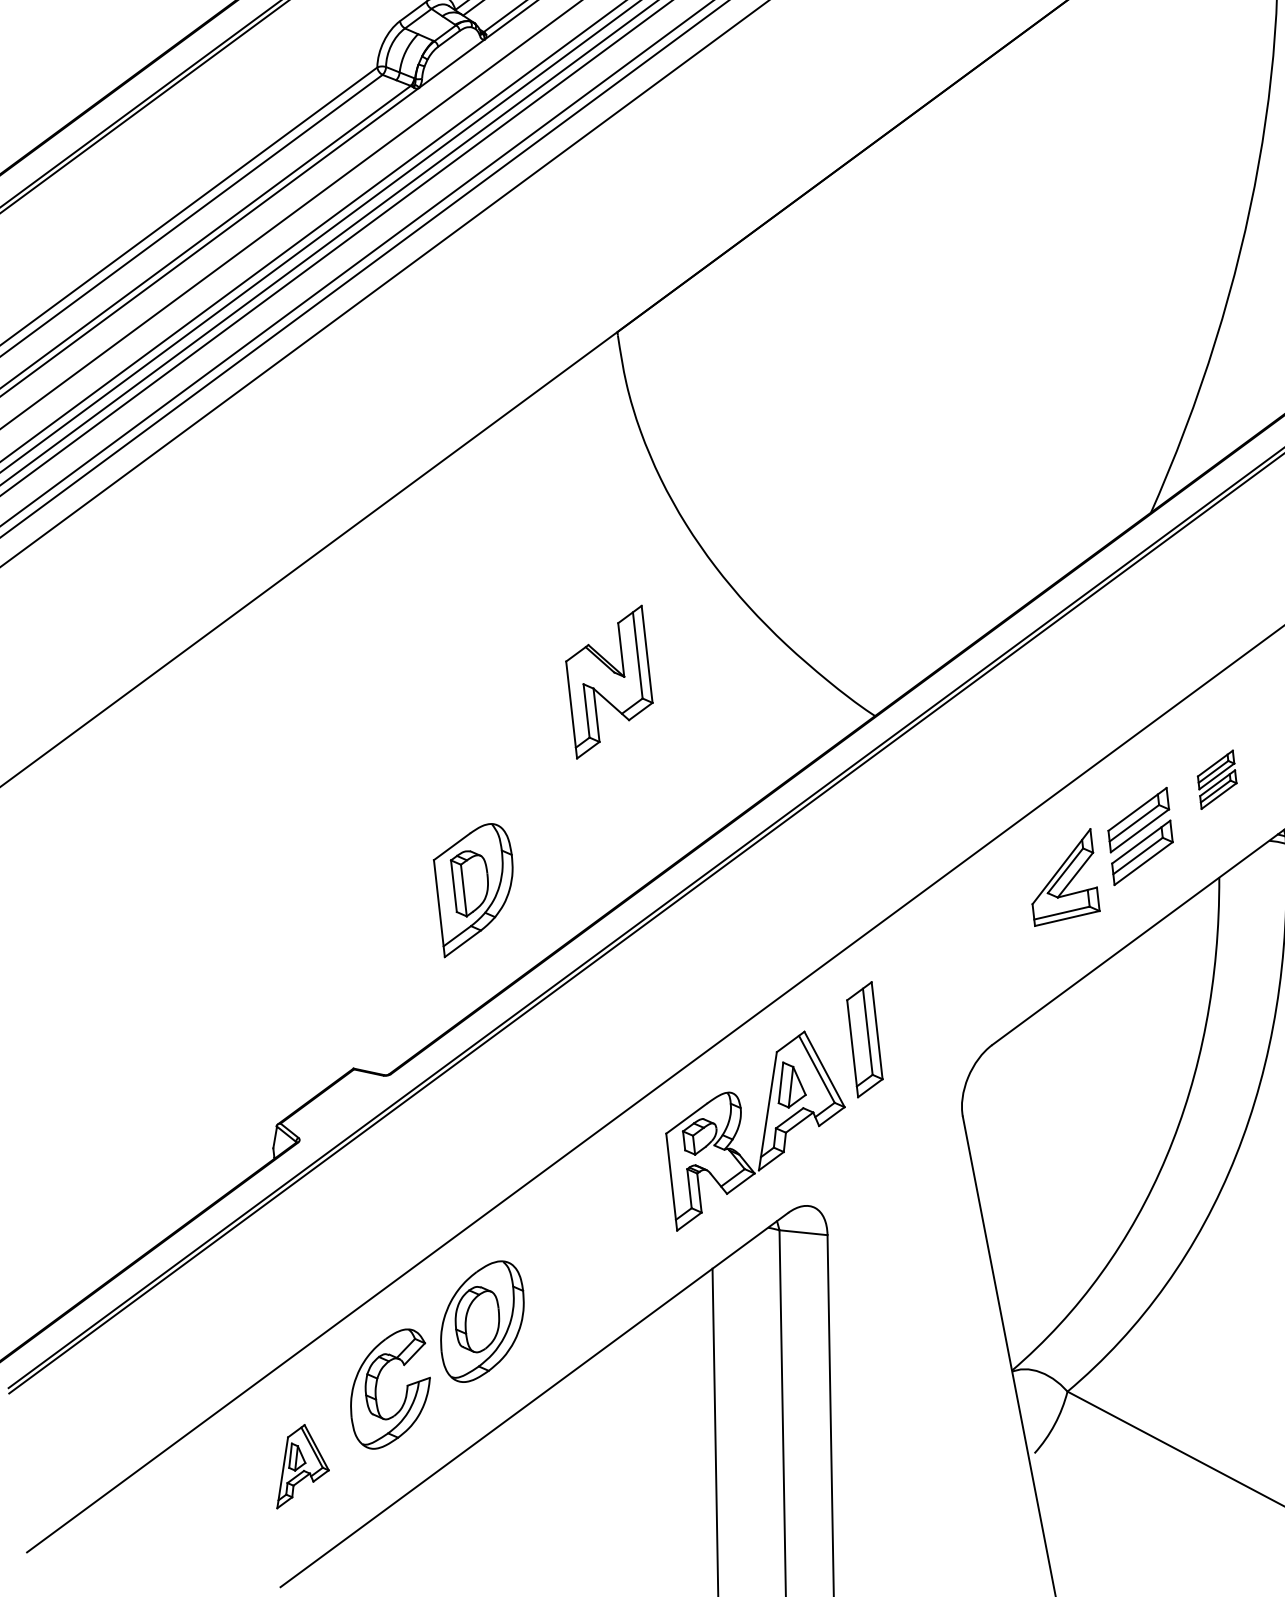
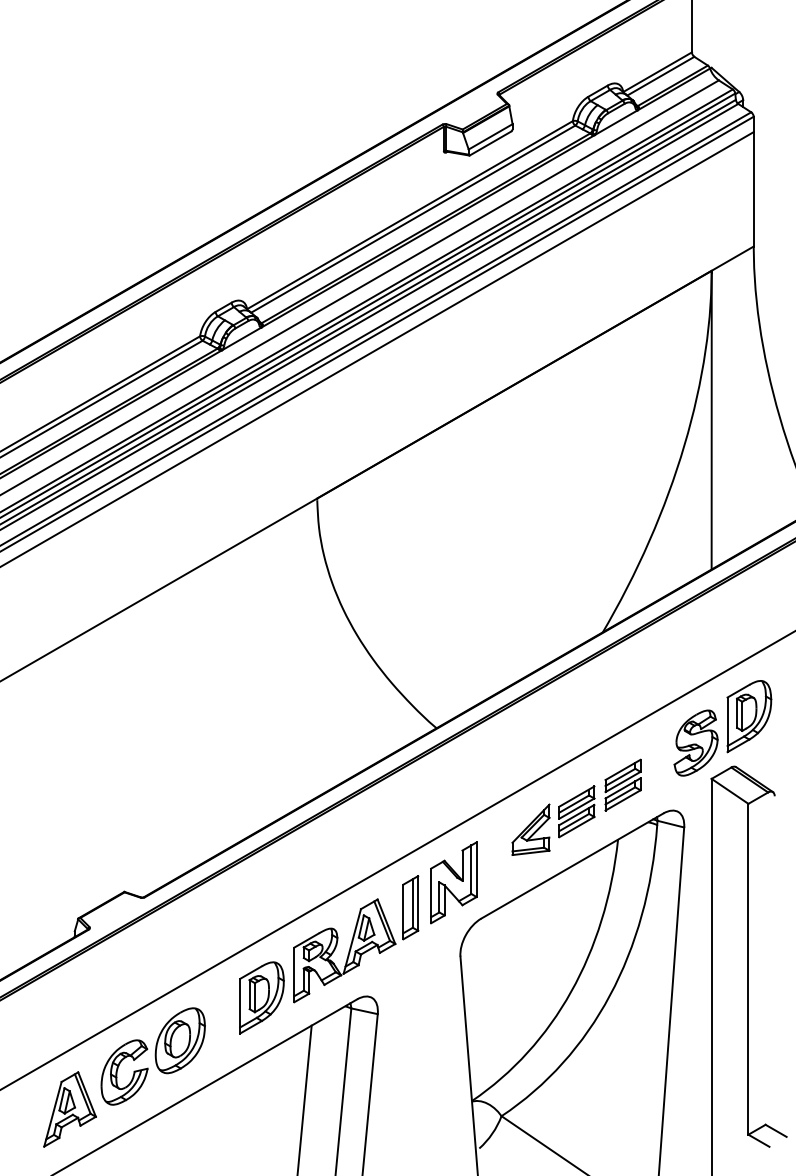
part: (608, 681) -> (453, 882), moved
part: (1216, 778) -> (622, 784), size x1.67
part: (475, 888) -> (261, 997), moved
part: (299, 1465) -> (69, 1109), size x1.67

